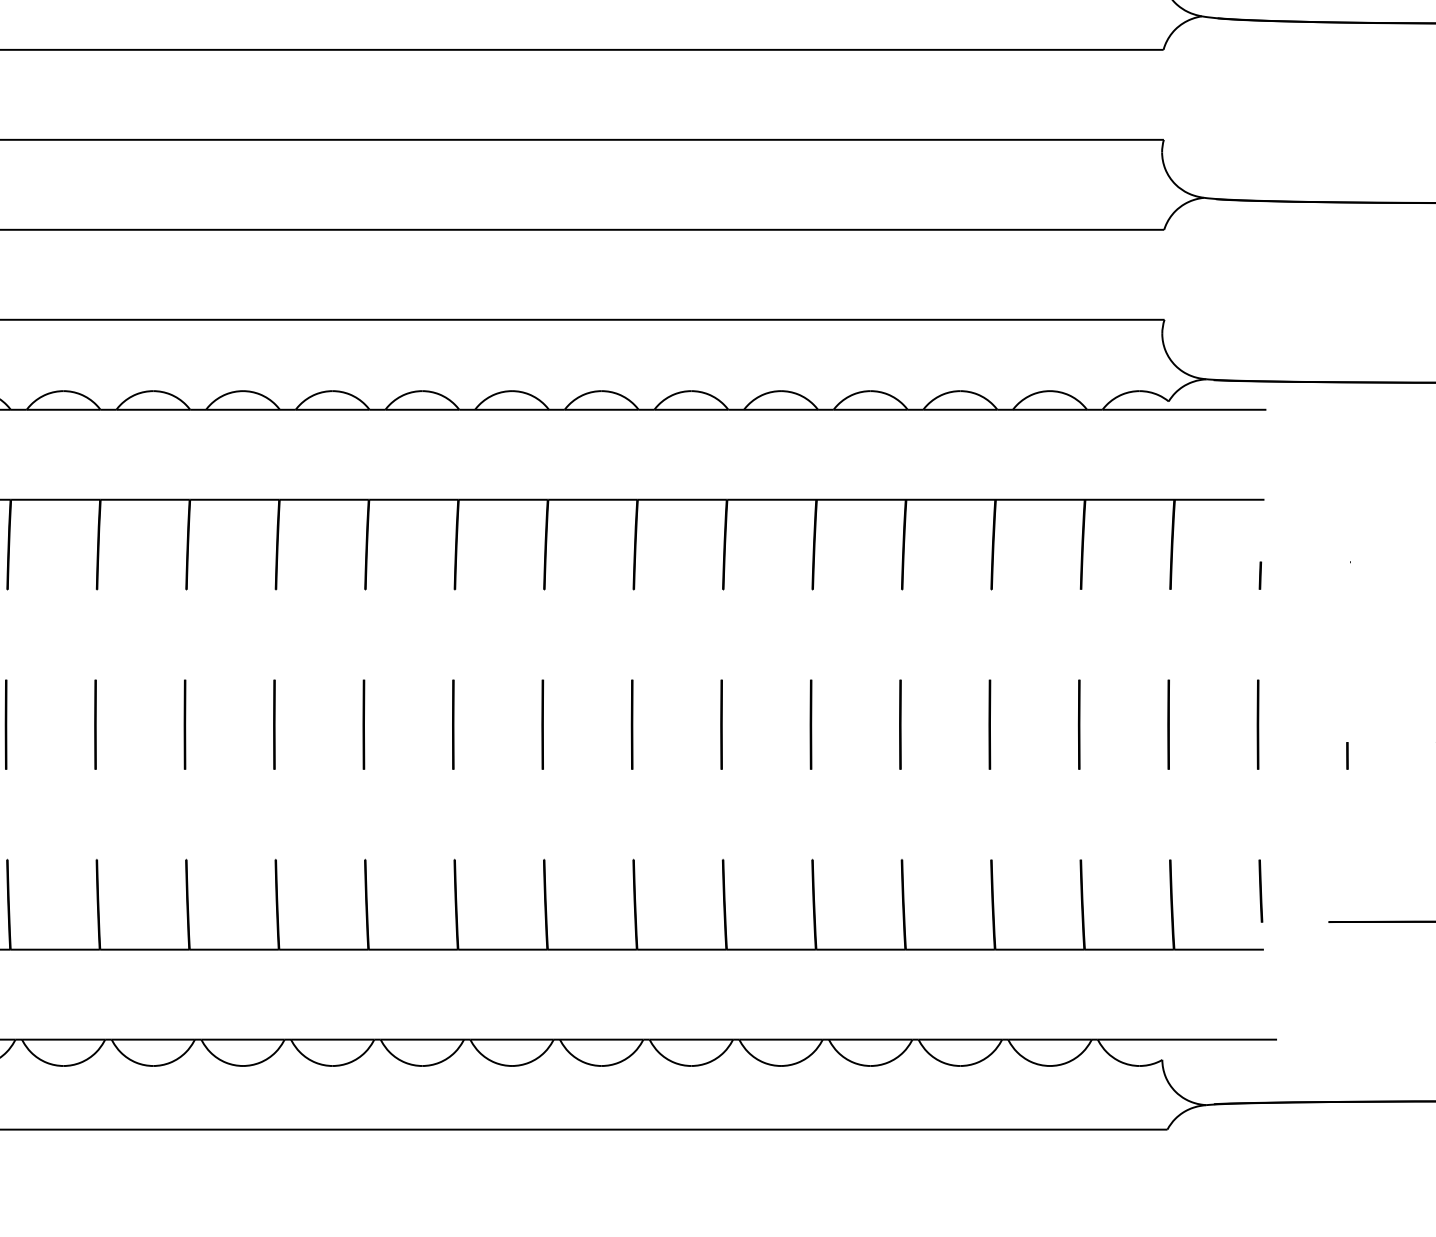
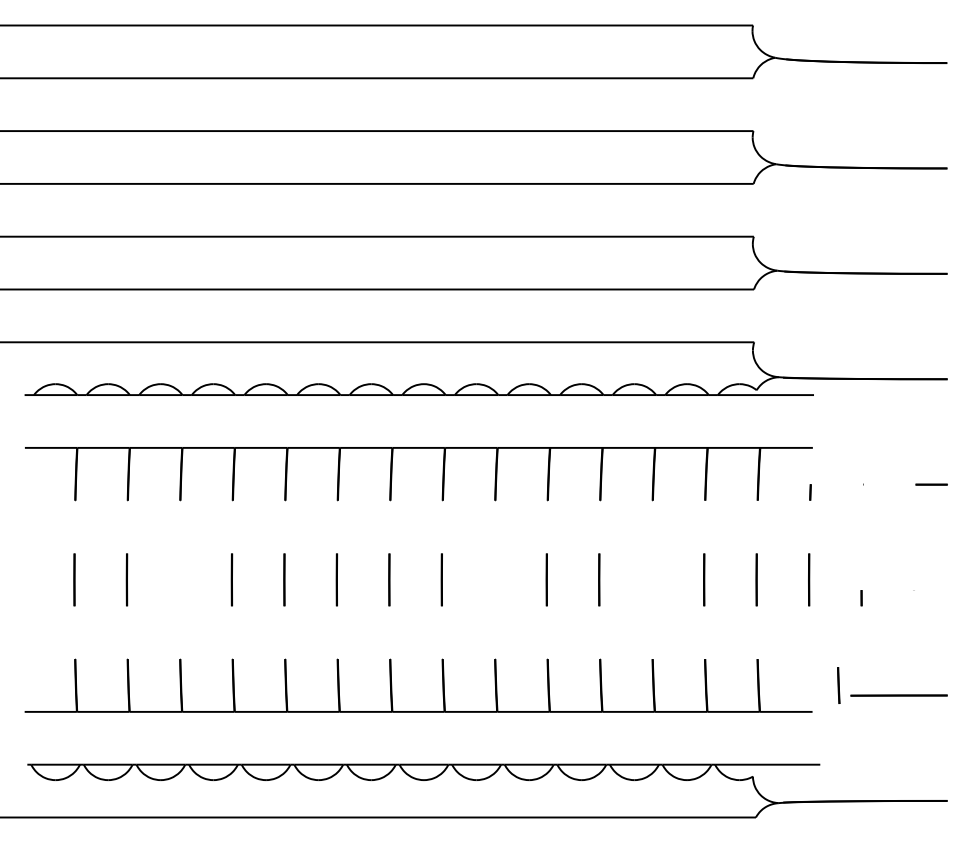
line: (185, 724) -> (179, 579), removed
line: (721, 724) -> (494, 579), removed
line: (989, 724) -> (651, 579), removed
line: (1260, 891) -> (838, 685), moved

